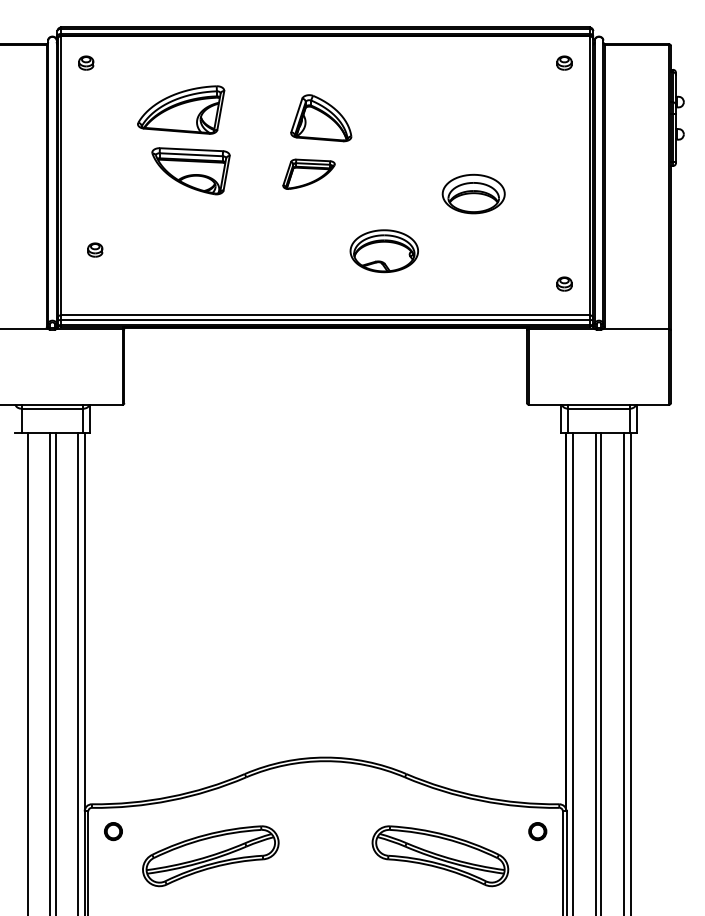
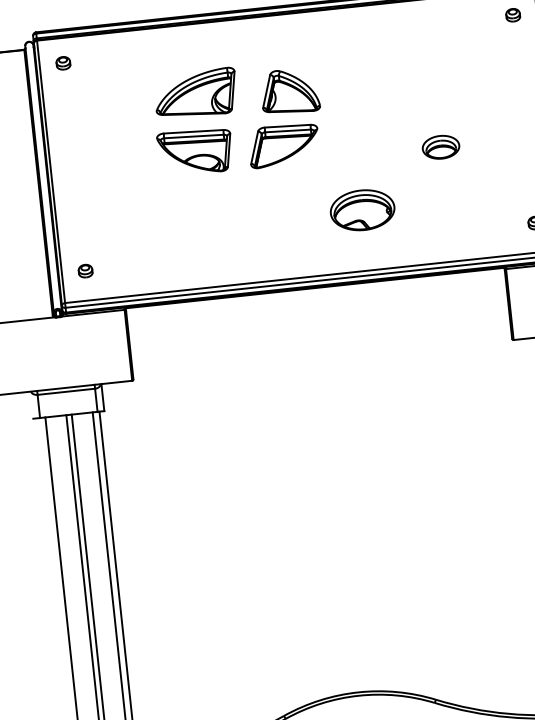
part: (181, 109) -> (196, 93), moved
part: (190, 171) -> (194, 152), moved
part: (308, 174) -> (283, 145), size x1.43
part: (473, 193) -> (440, 147), size x0.62
part: (95, 249) -> (85, 270), moved

